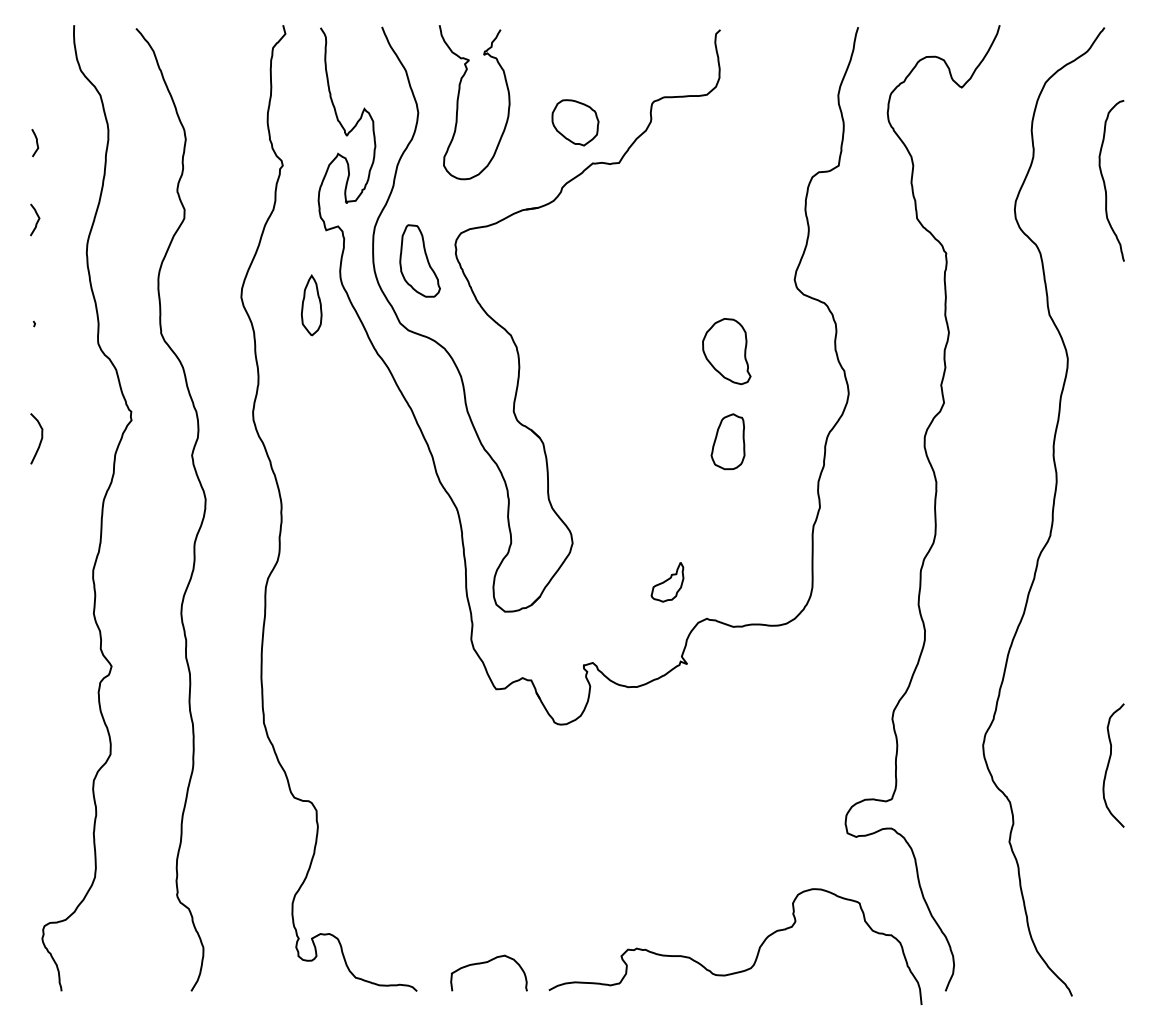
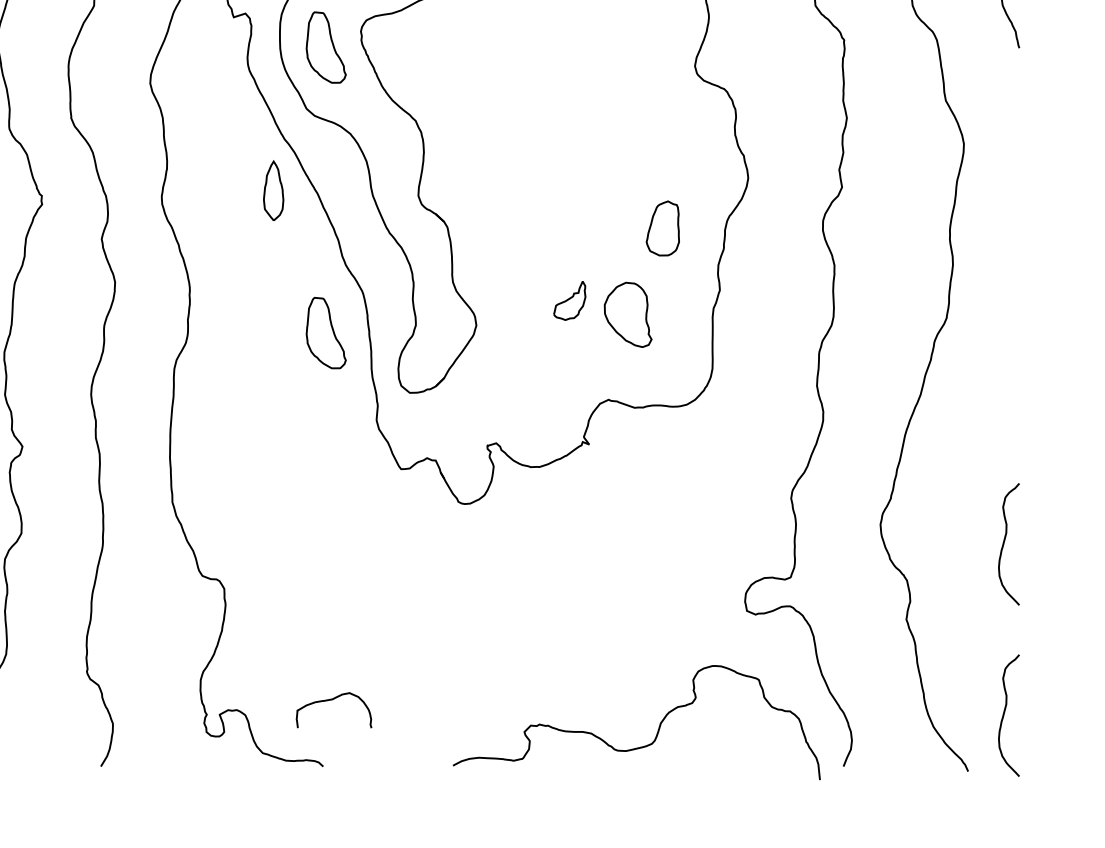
part: (311, 305) -> (273, 190), moved
part: (726, 351) -> (627, 314), moved
part: (727, 441) -> (662, 228), moved
part: (419, 550) -> (325, 332), added
part: (667, 582) -> (569, 301), moved
curve: (1109, 938) -> (1004, 714), added
curve: (486, 963) -> (331, 700), moved

